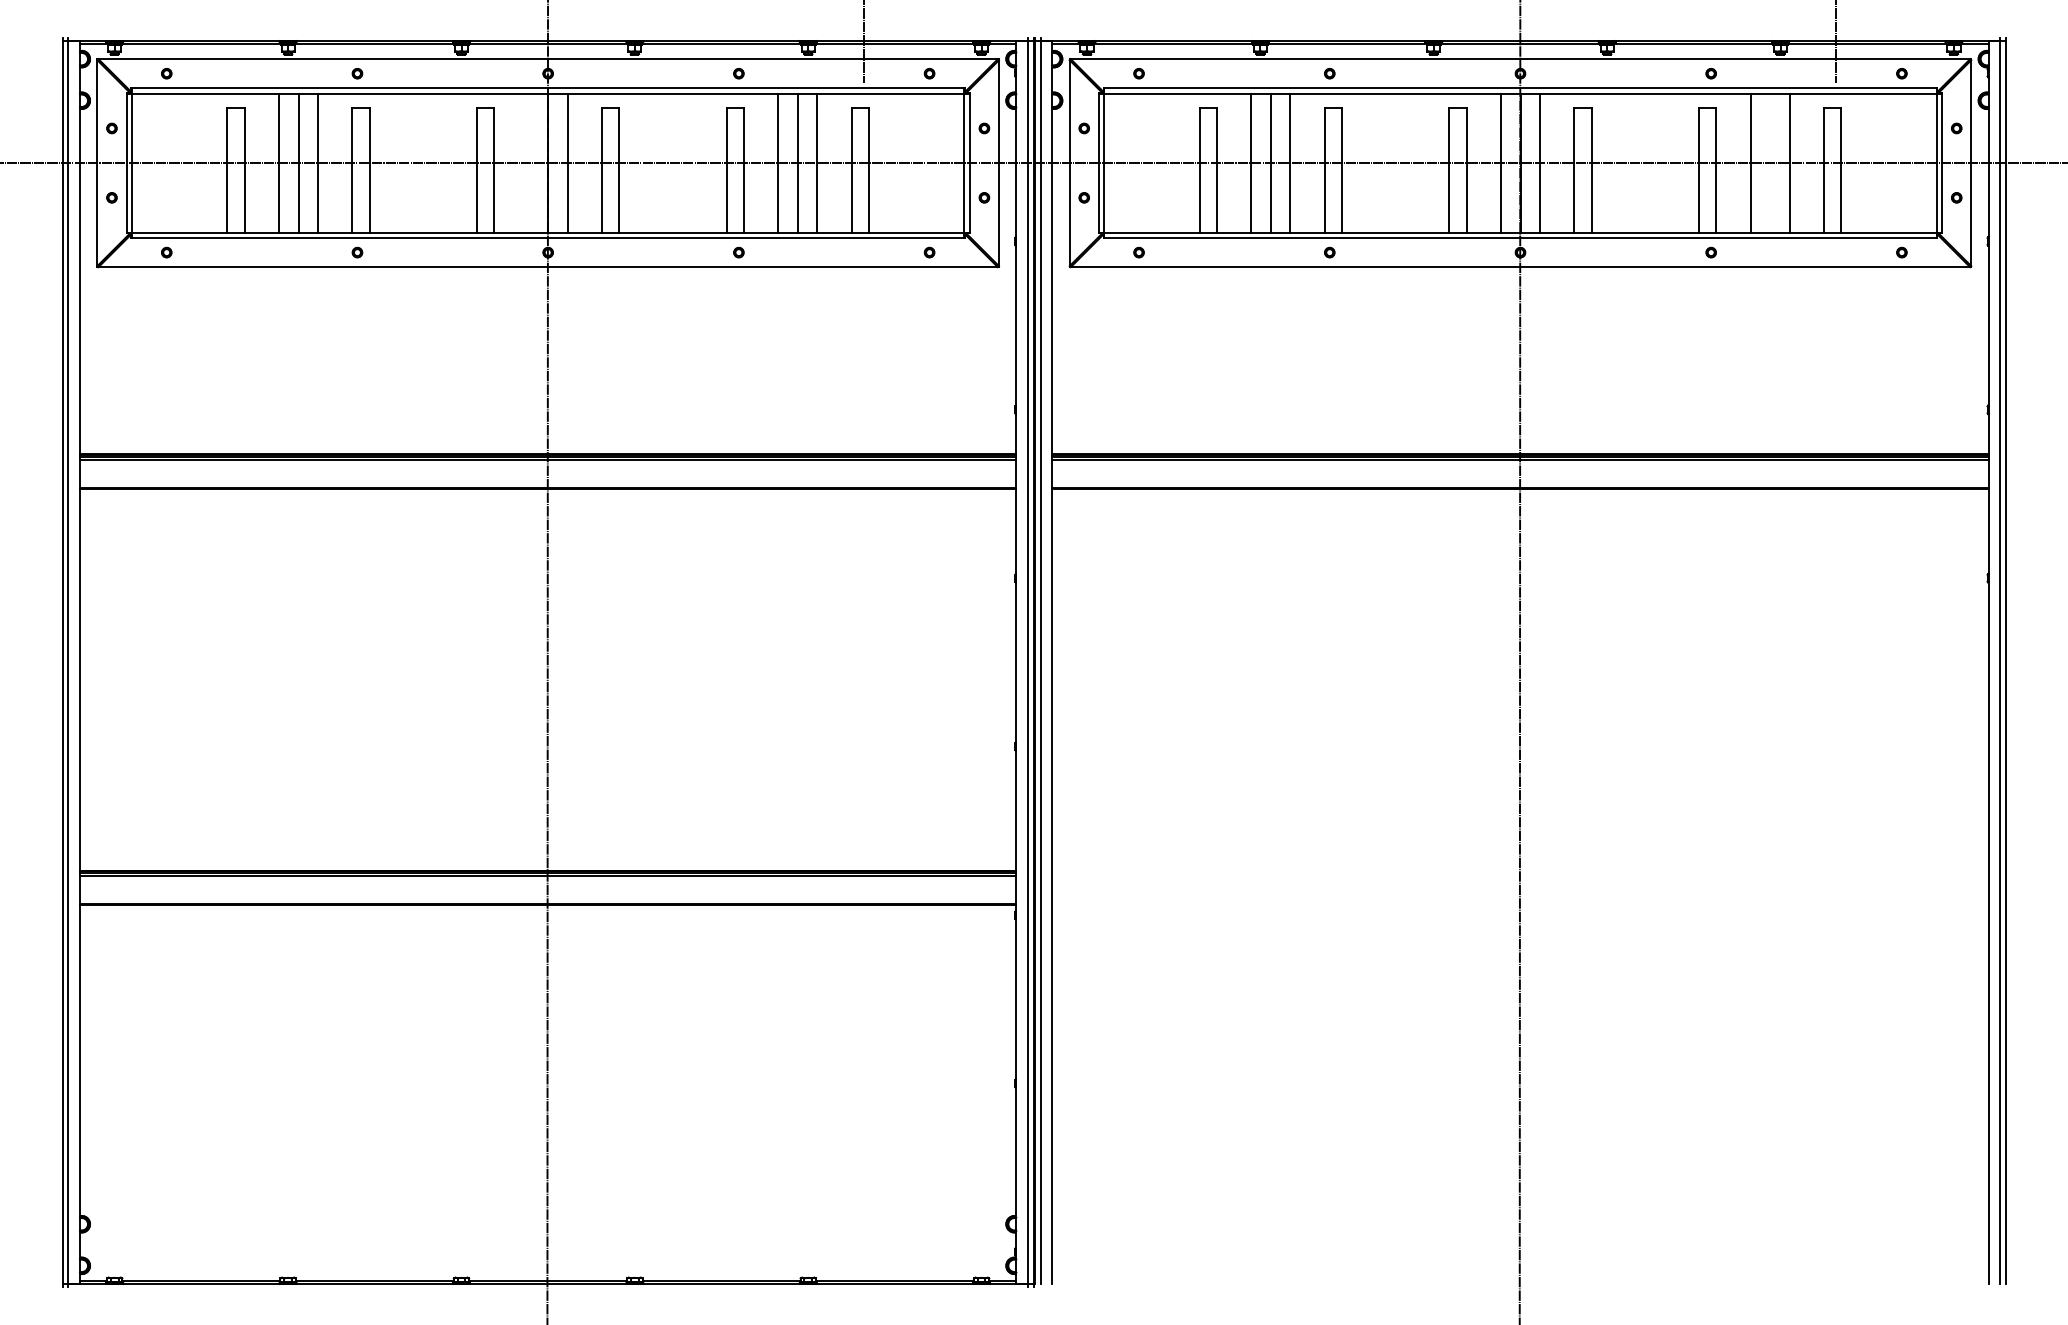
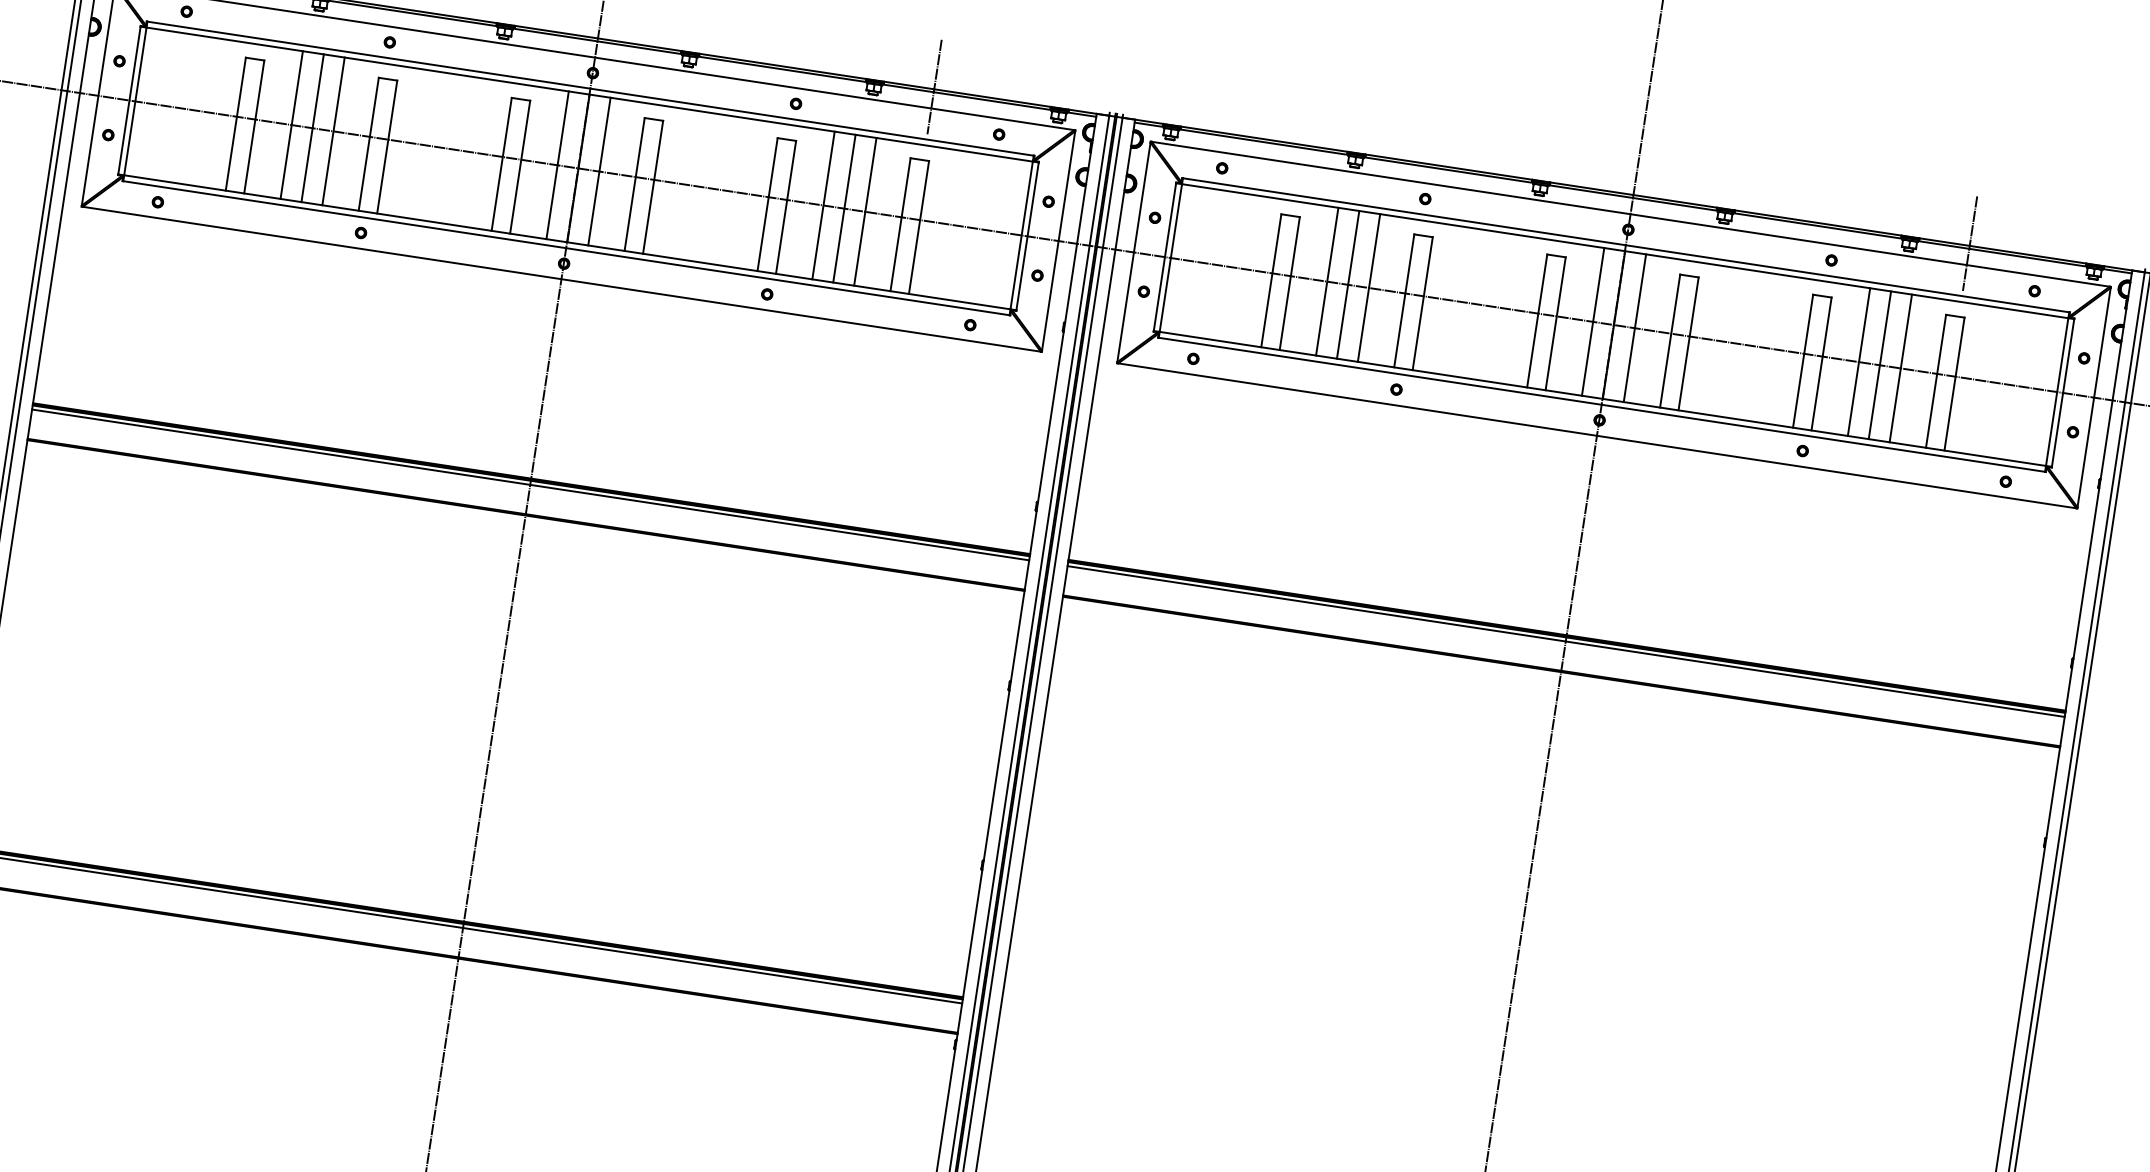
line: (528, 162) -> (557, 164), added
line: (1770, 162) -> (1880, 364), added

